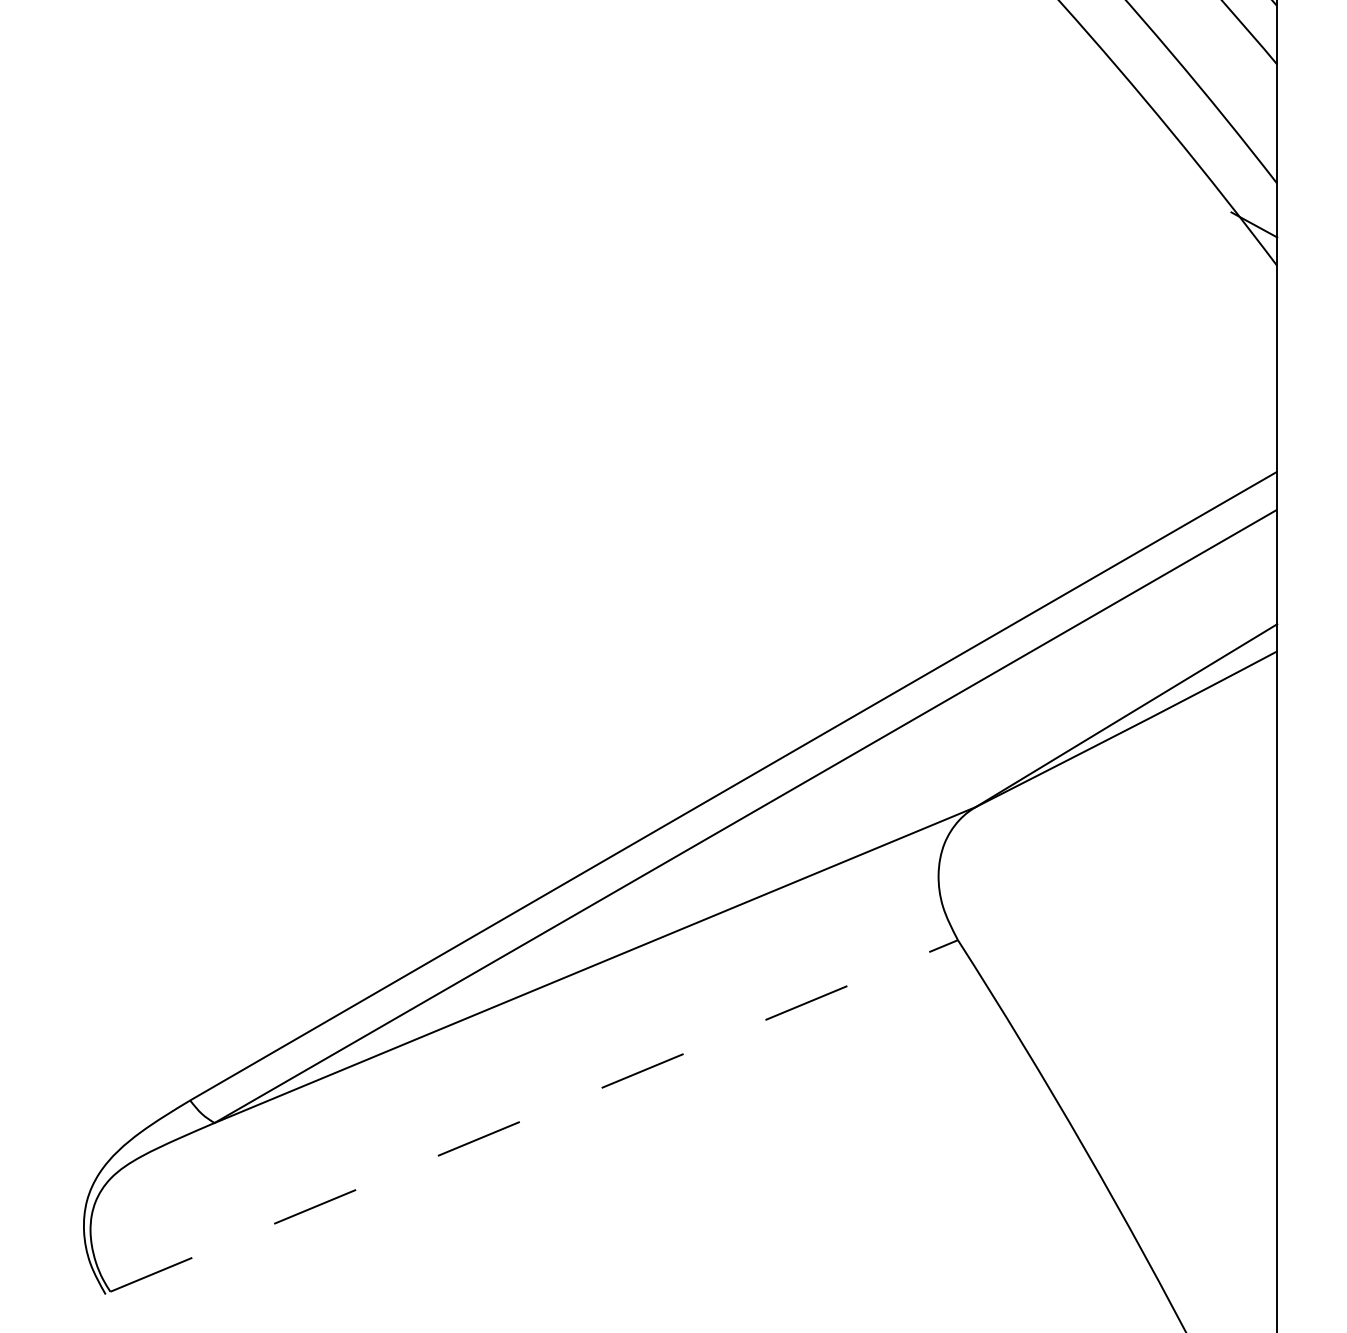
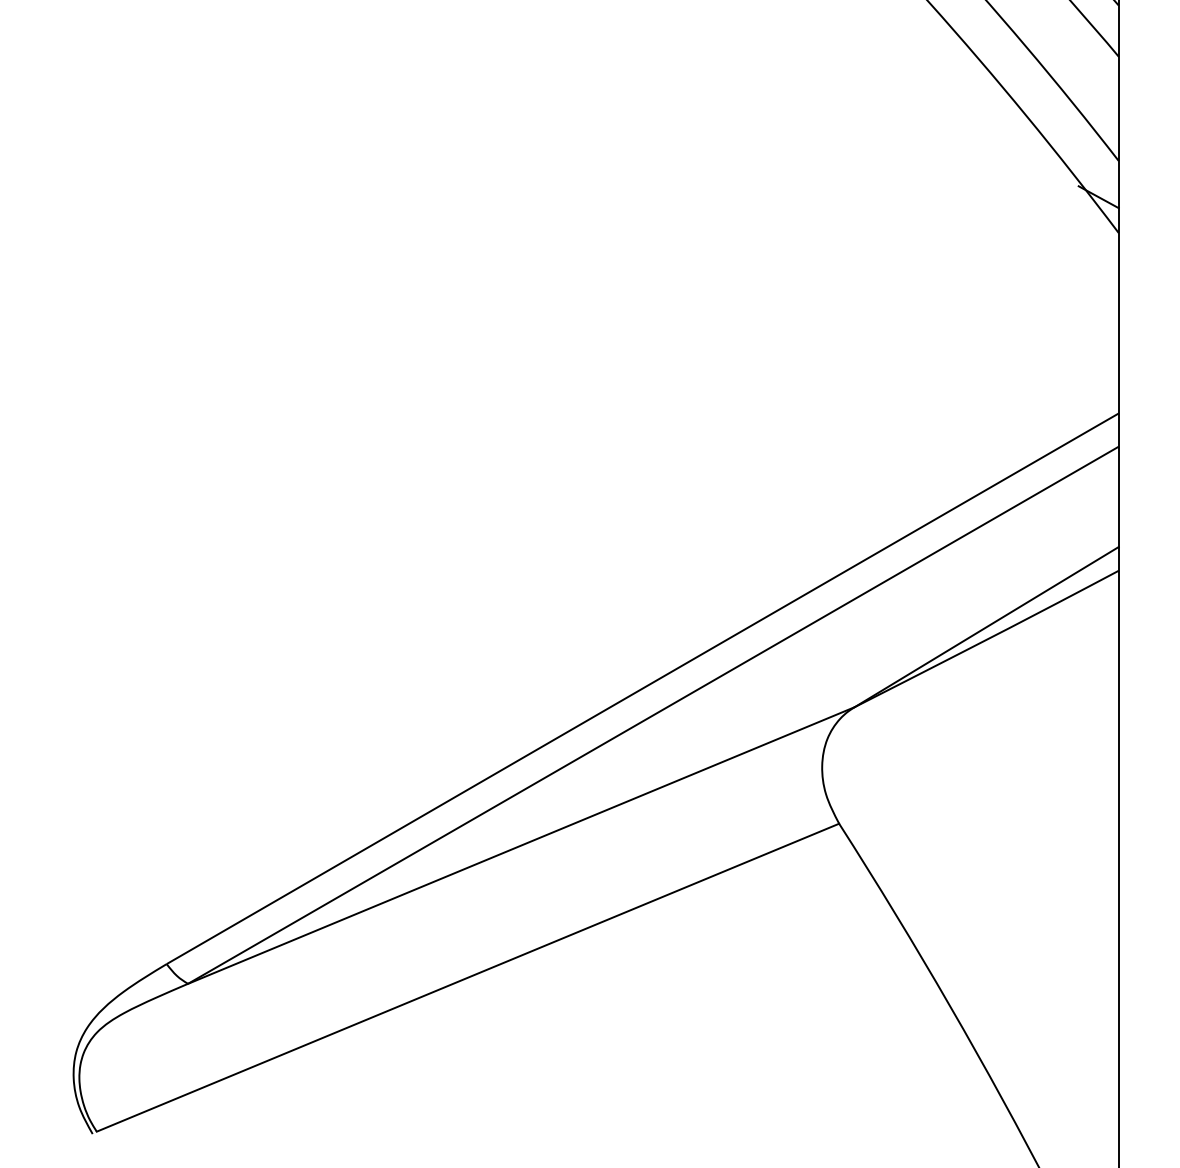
line: (533, 1115) -> (467, 977), dashed -> solid

